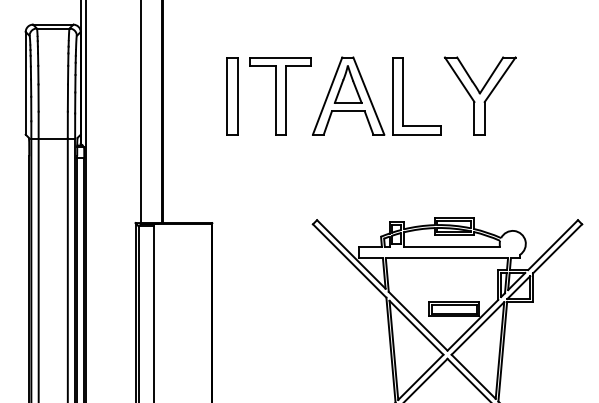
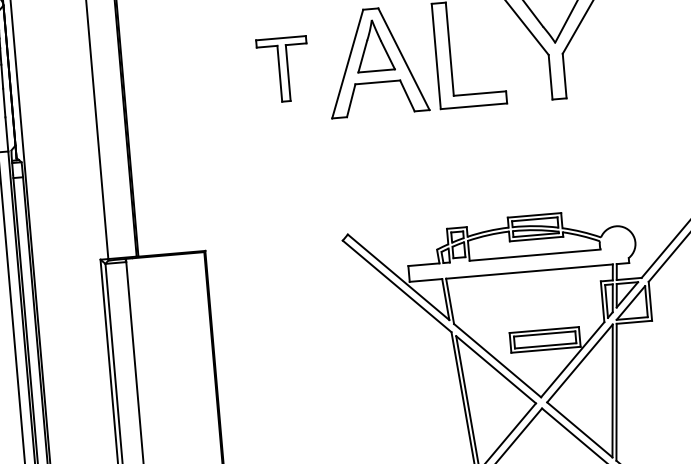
part: (232, 96) -> (218, 75), removed
part: (280, 96) -> (283, 70), size x0.6

